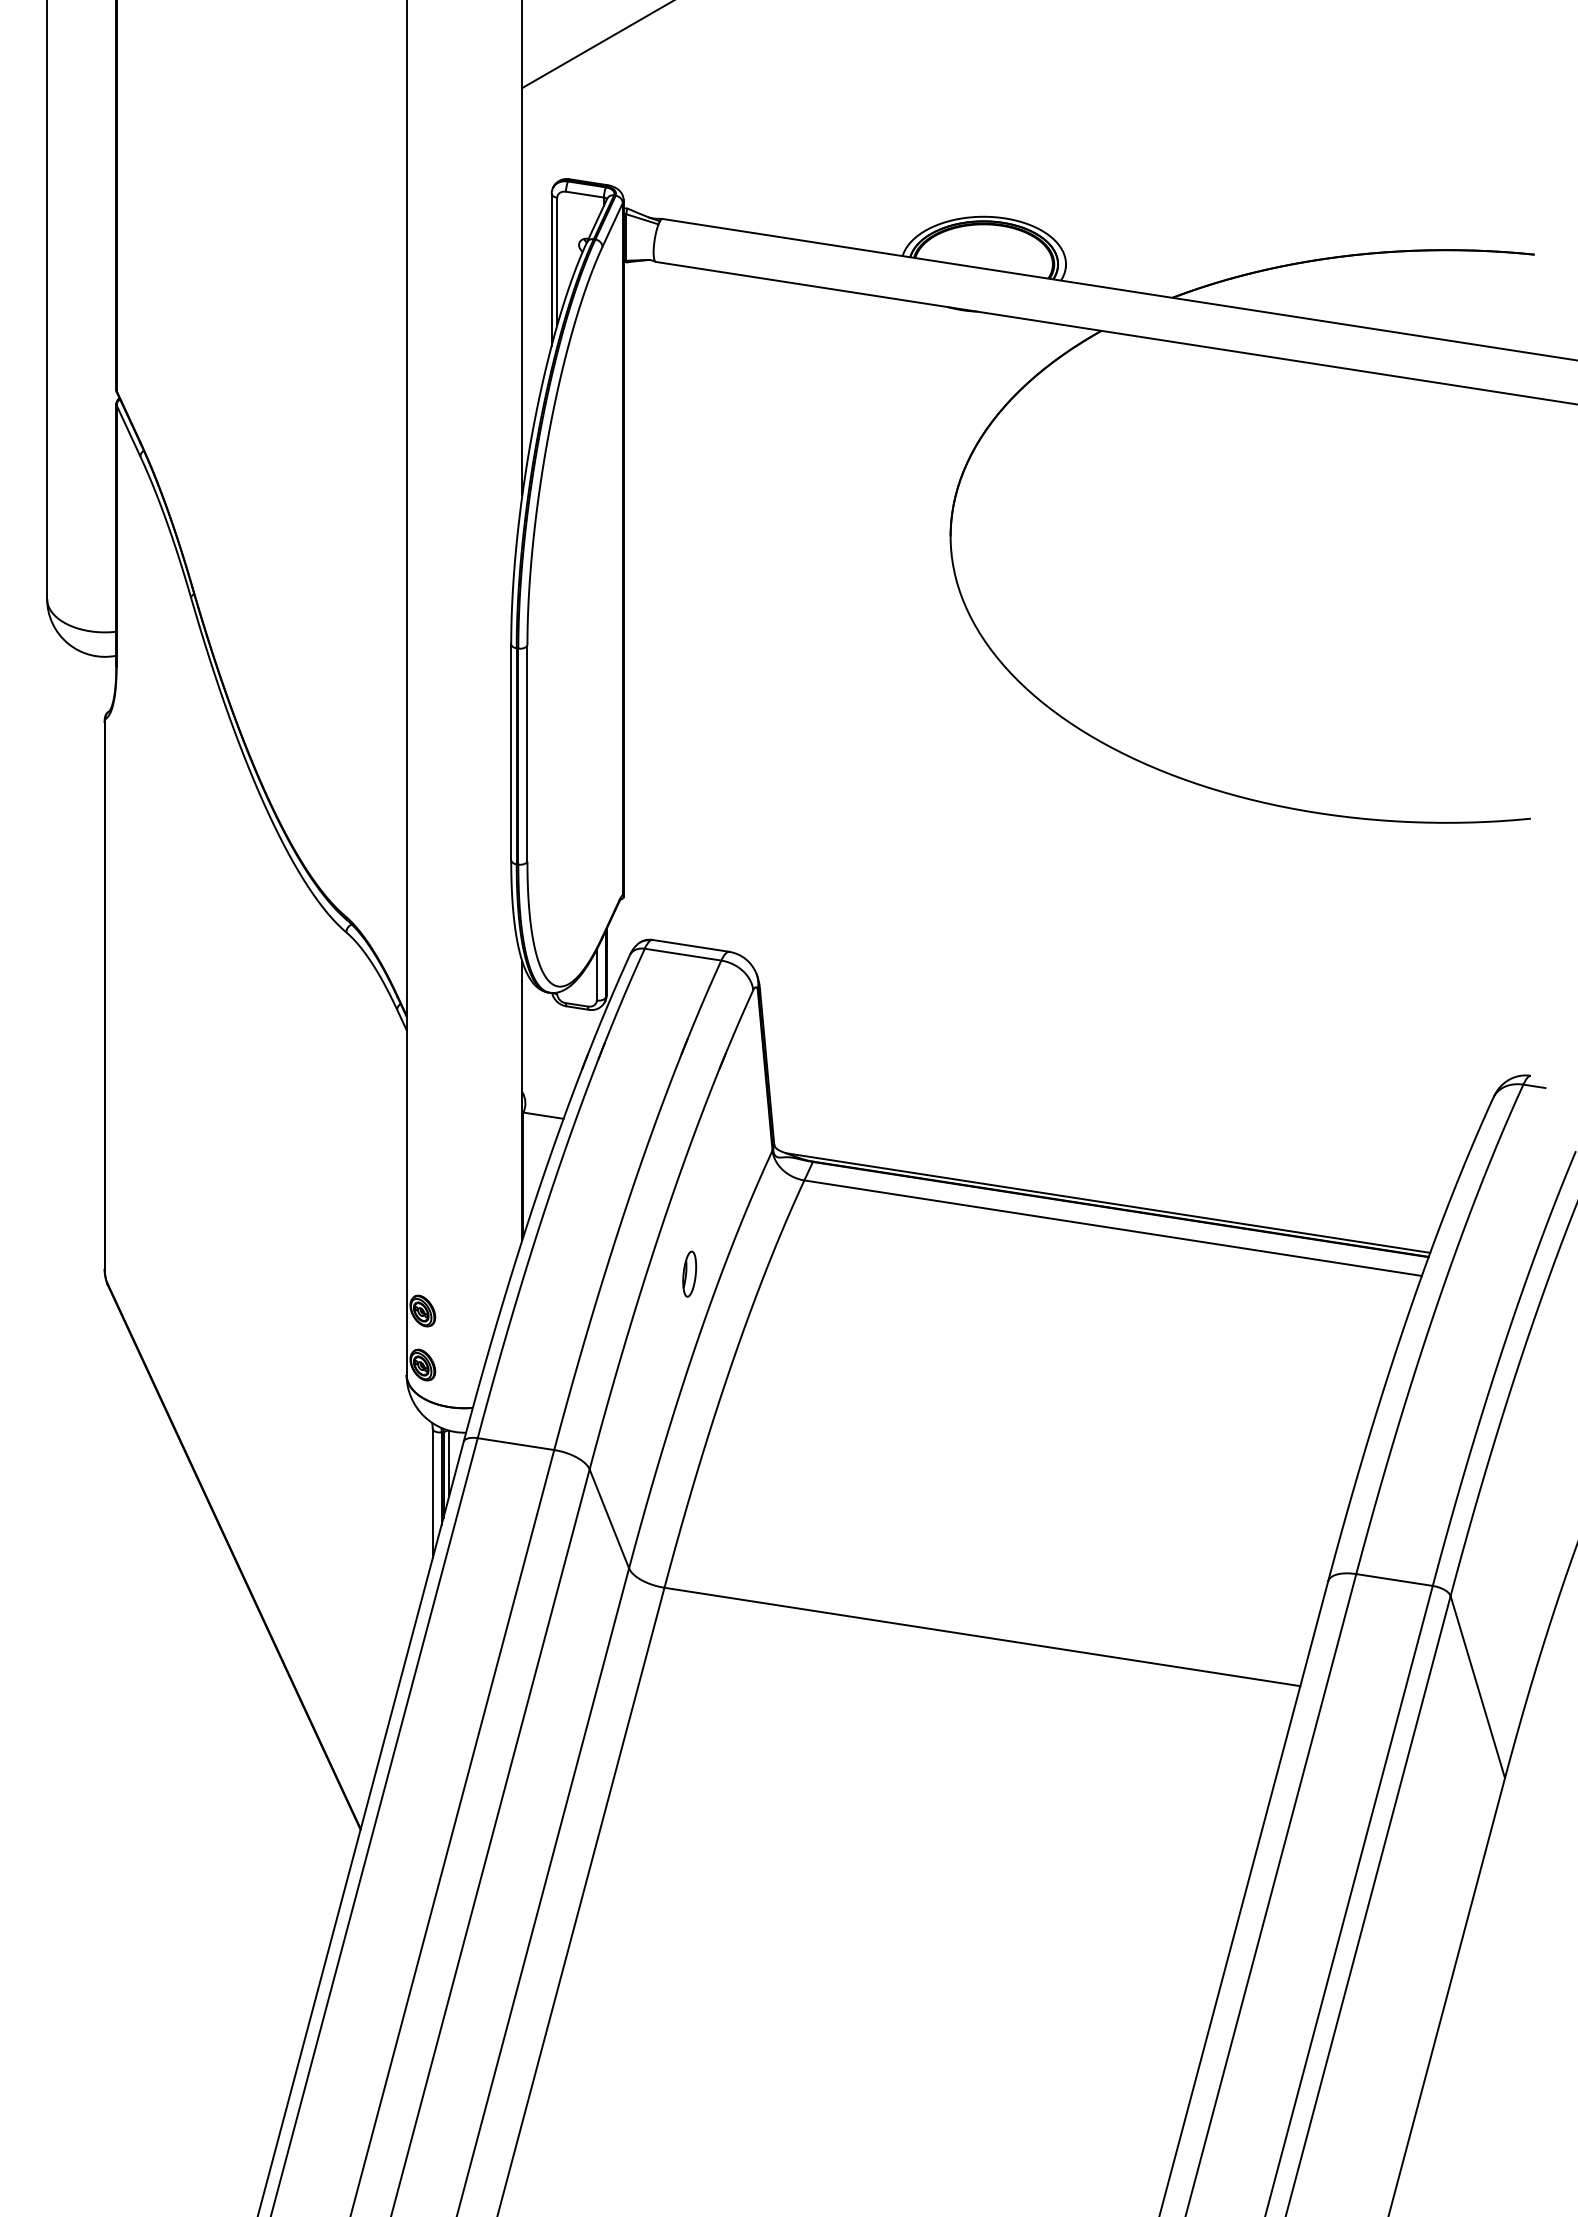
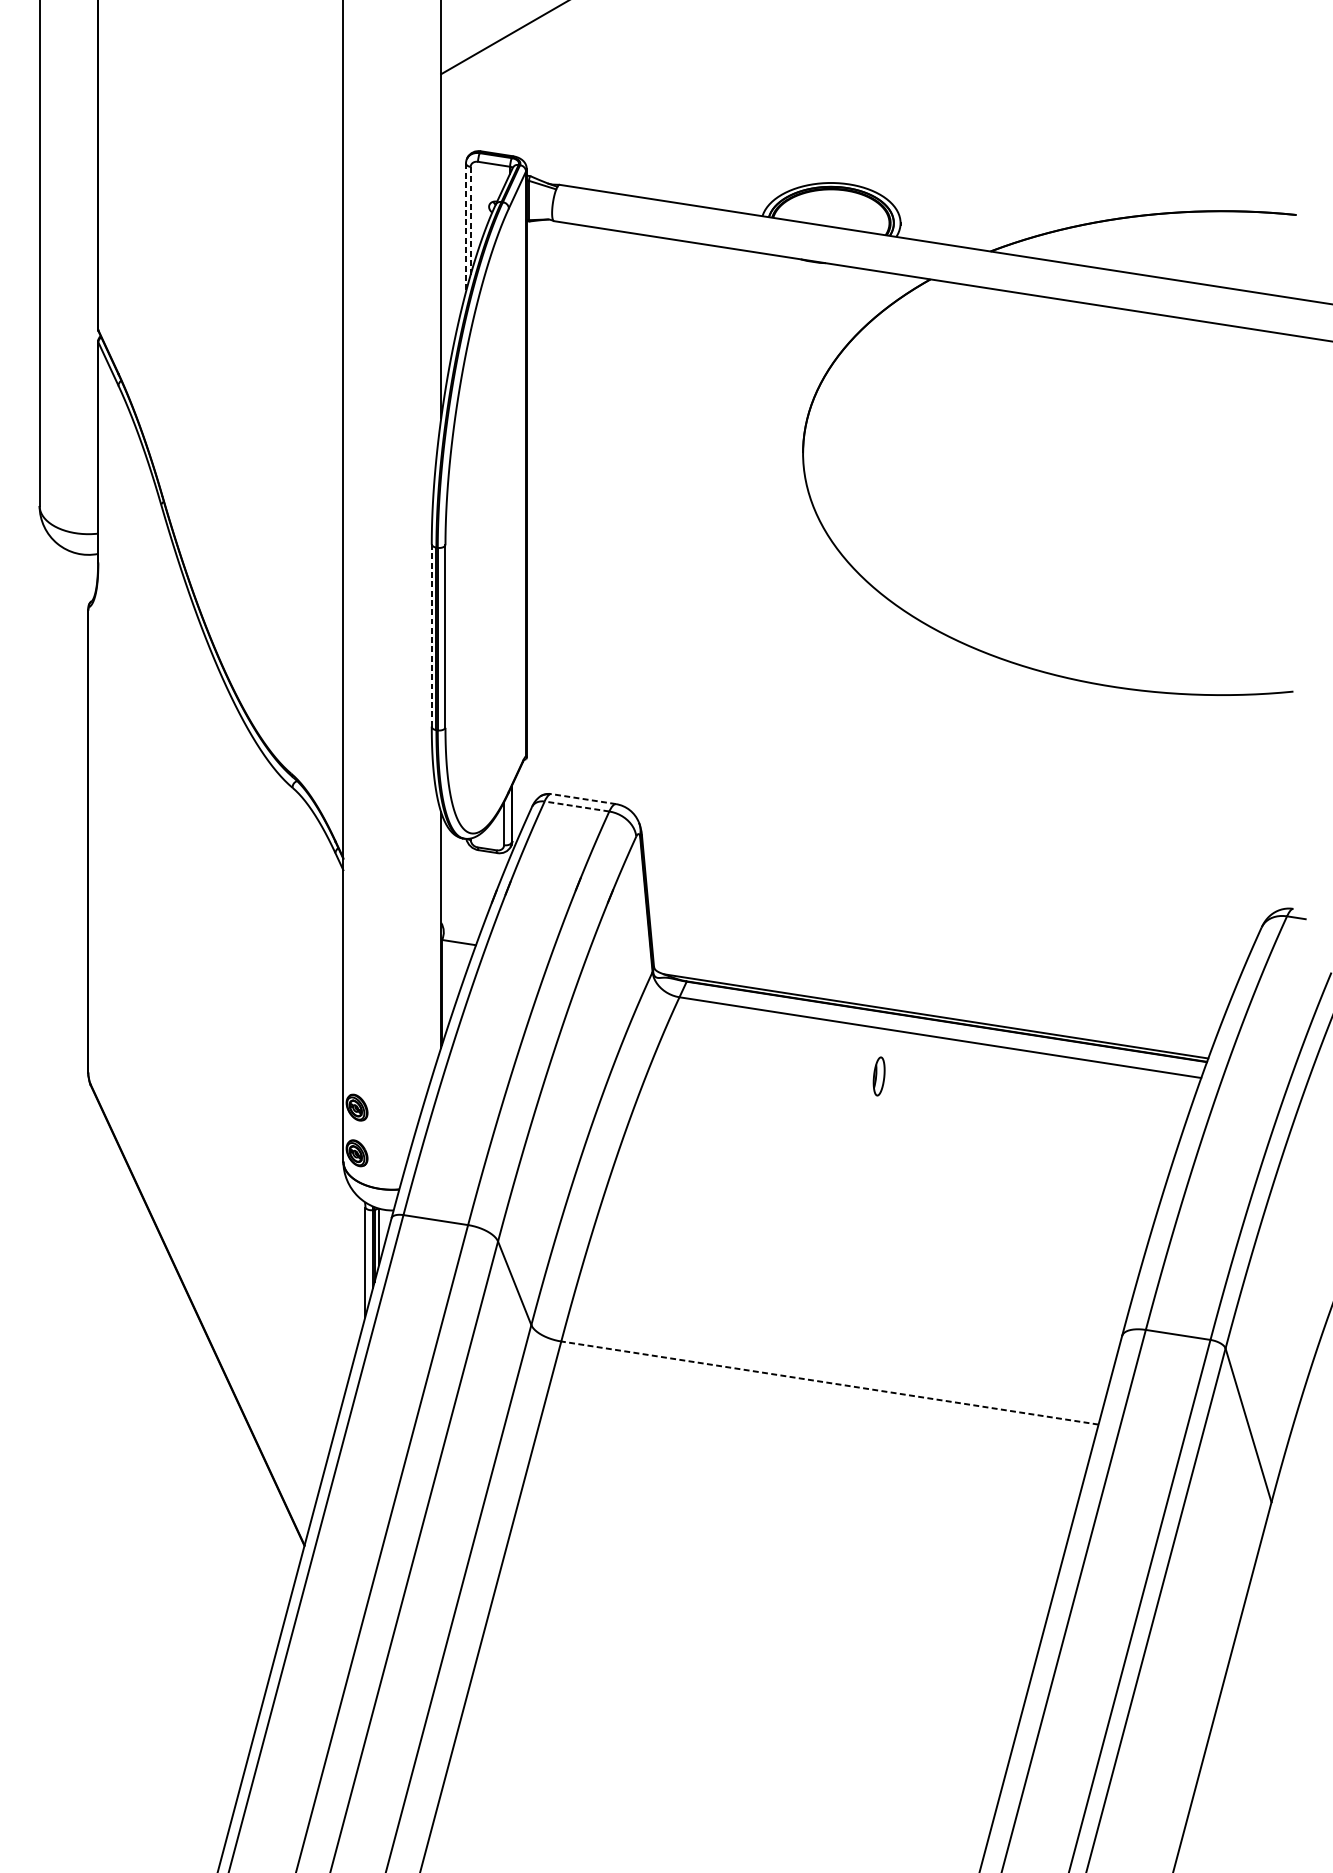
line: (557, 261) -> (470, 220), solid -> dashed
line: (551, 269) -> (465, 227), solid -> dashed
line: (511, 752) -> (432, 635), solid -> dashed
line: (690, 945) -> (583, 798), solid -> dashed
line: (683, 954) -> (577, 806), solid -> dashed
part: (689, 1273) -> (879, 1075), moved
line: (982, 1636) -> (830, 1382), solid -> dashed

